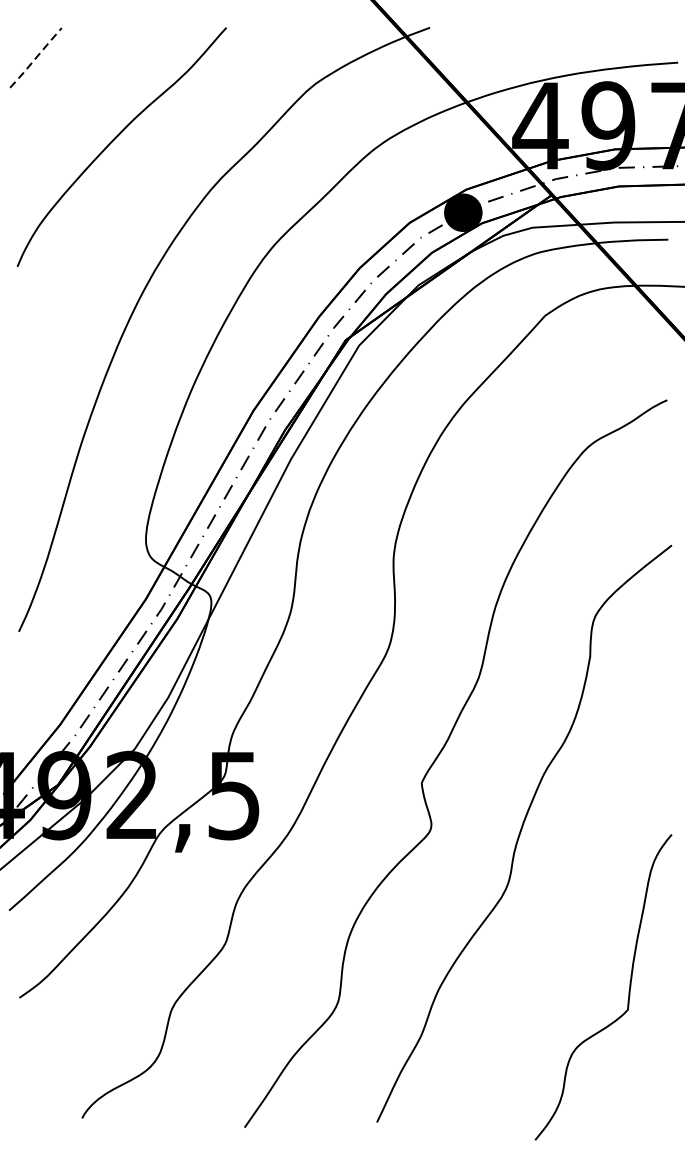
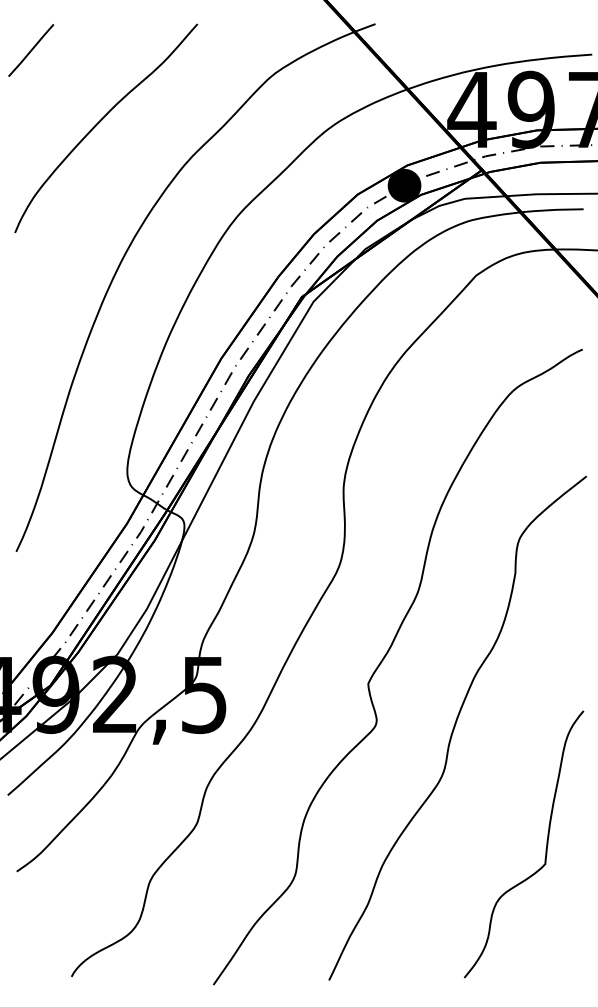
line: (36, 56) -> (31, 49), dashed -> solid
curve: (628, 993) -> (545, 849), moved

